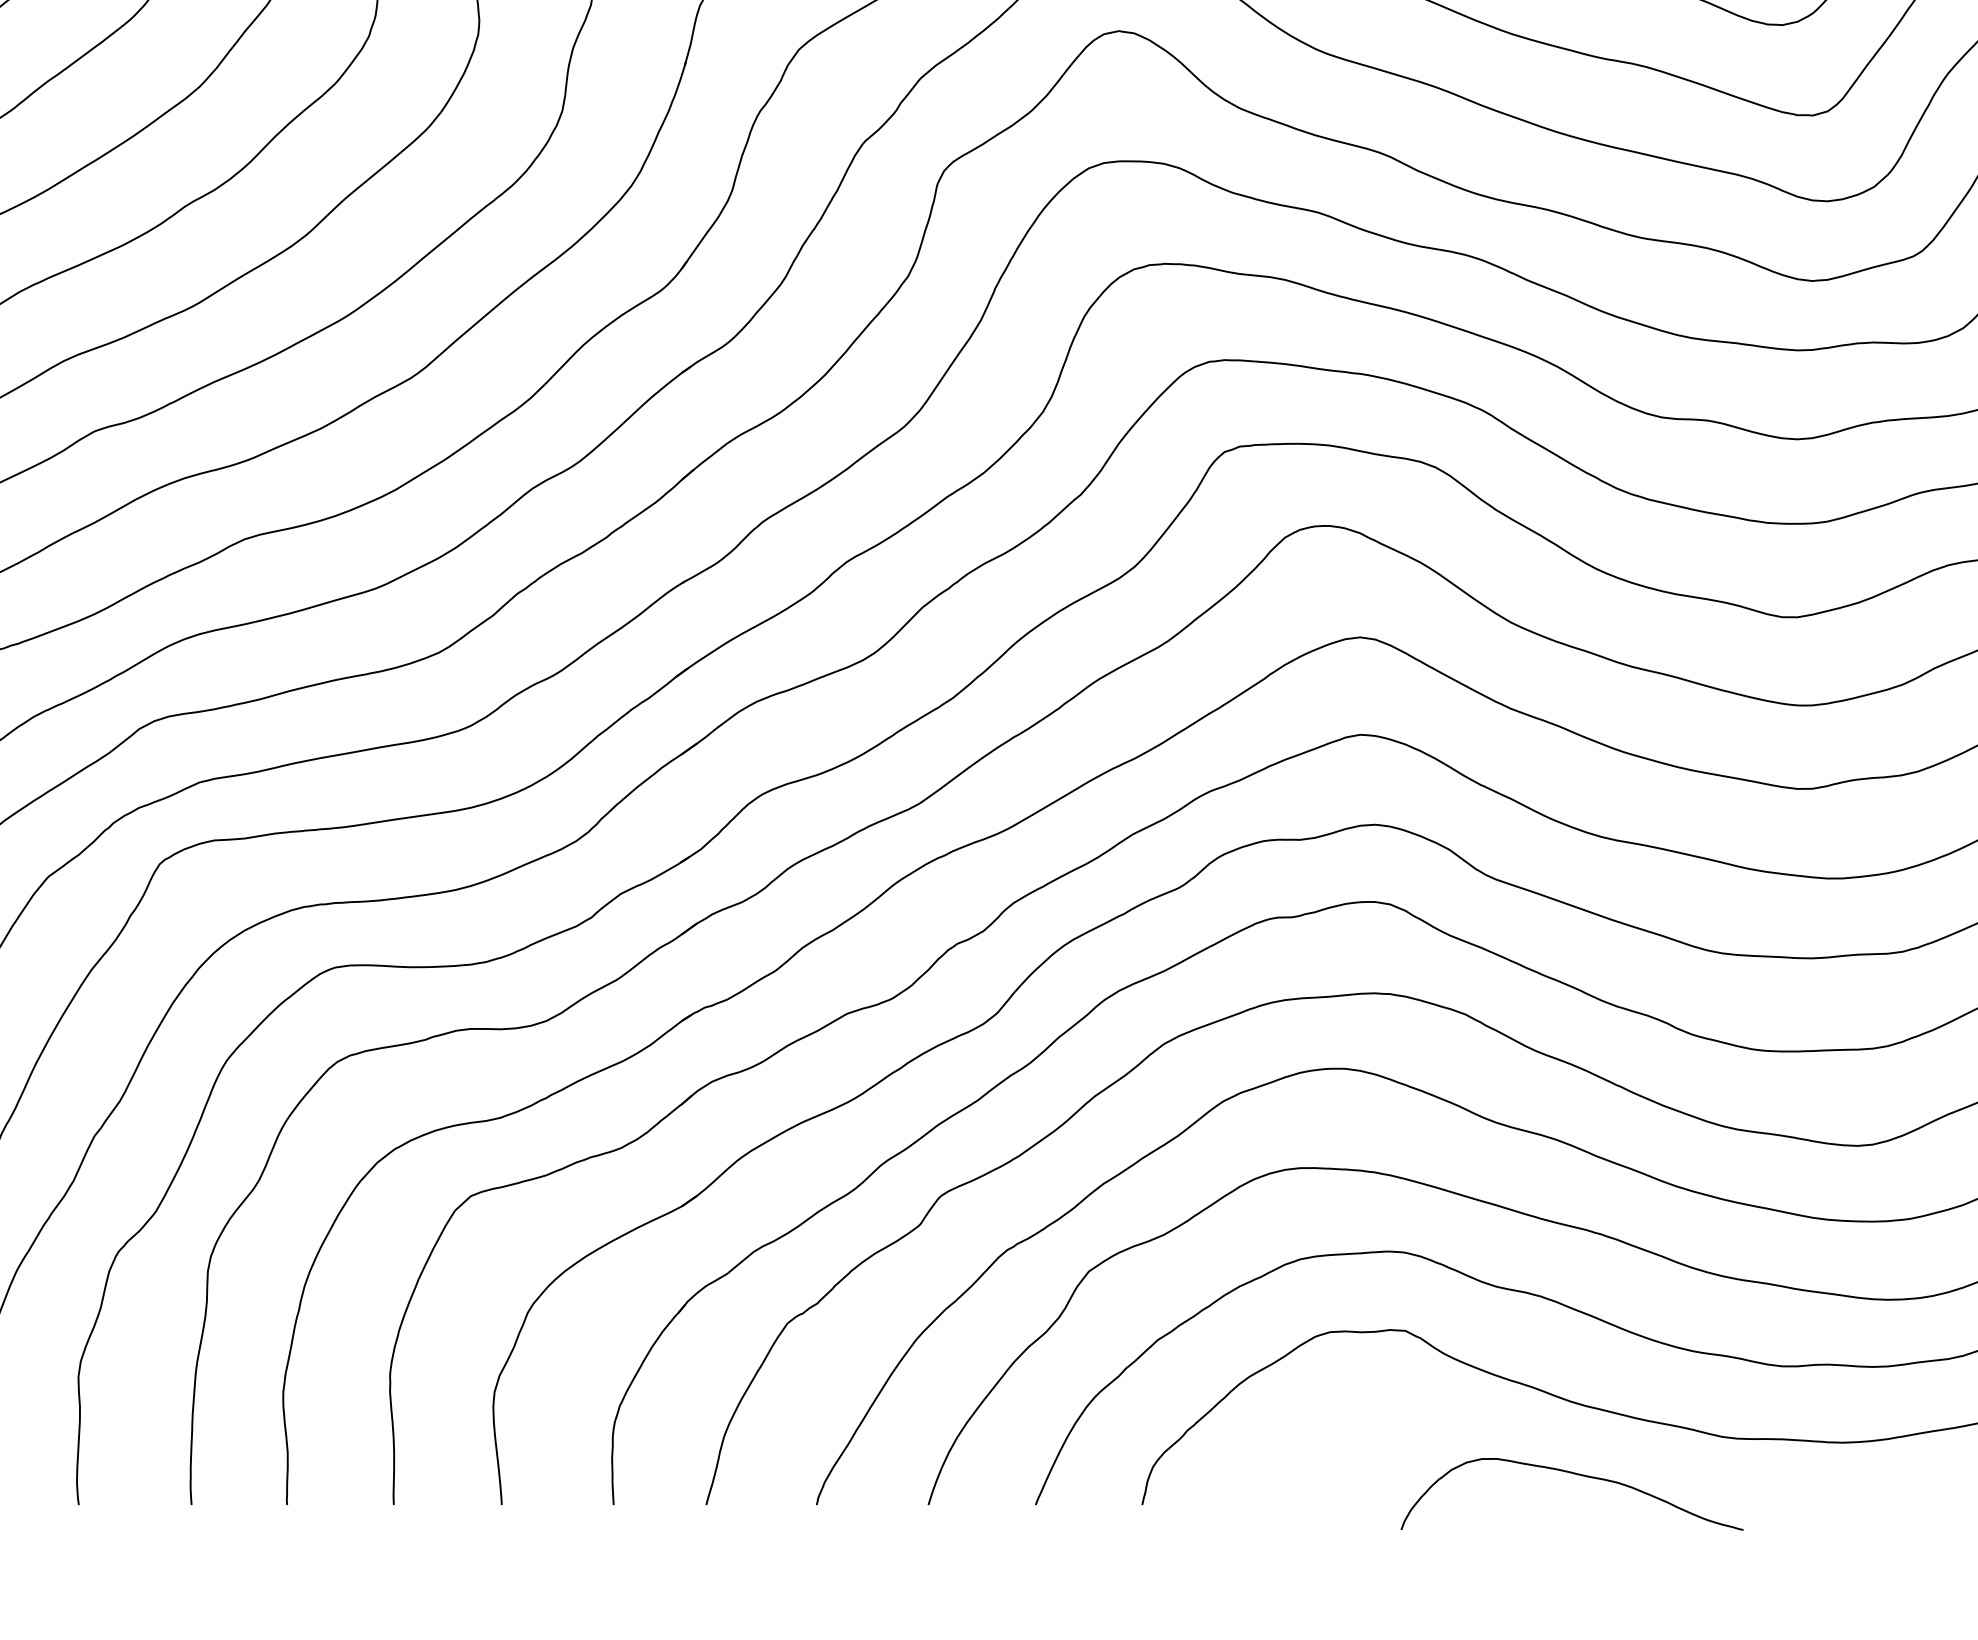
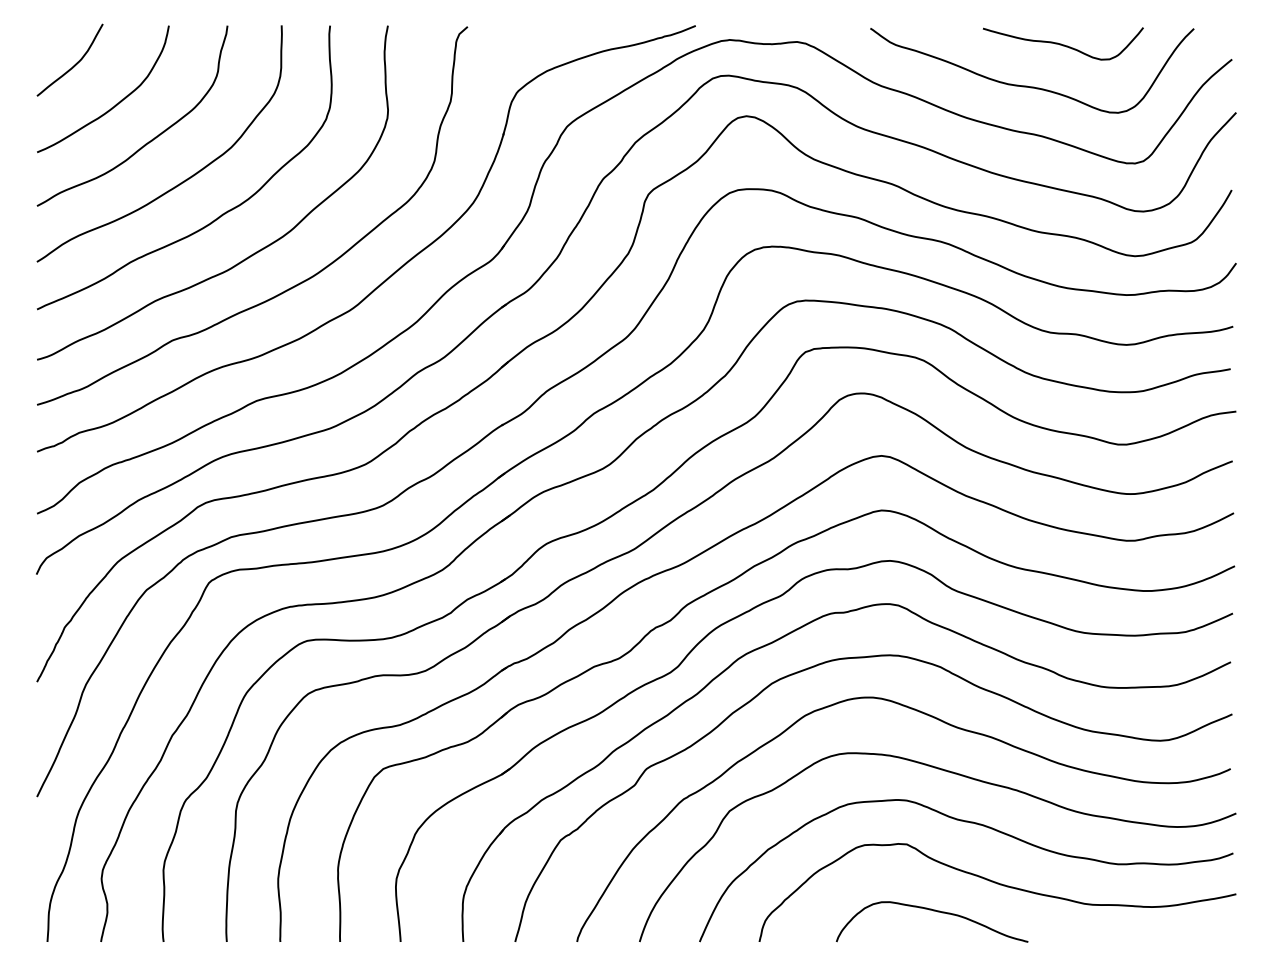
curve: (1574, 1475) -> (933, 911), moved

